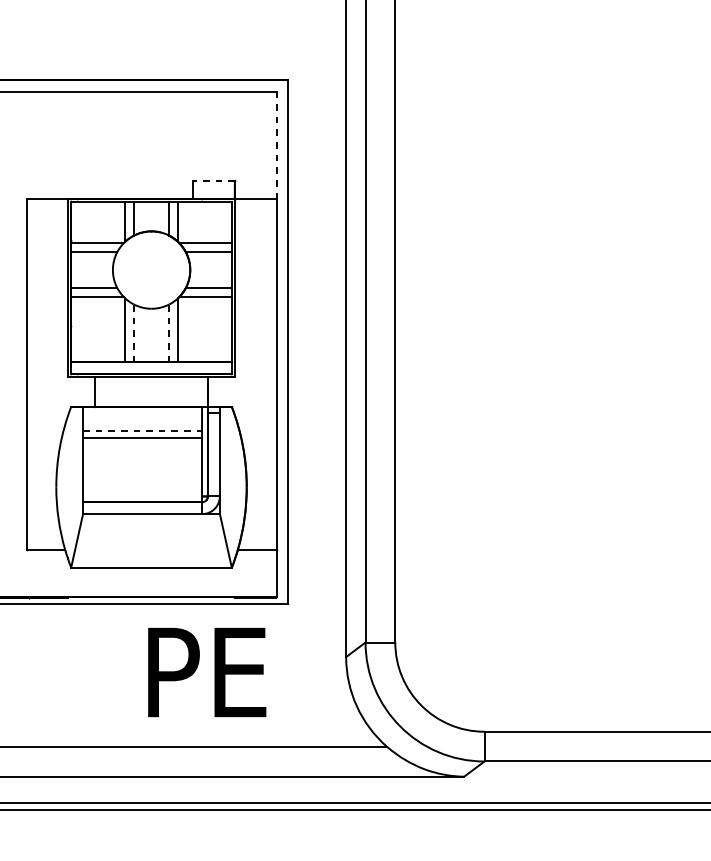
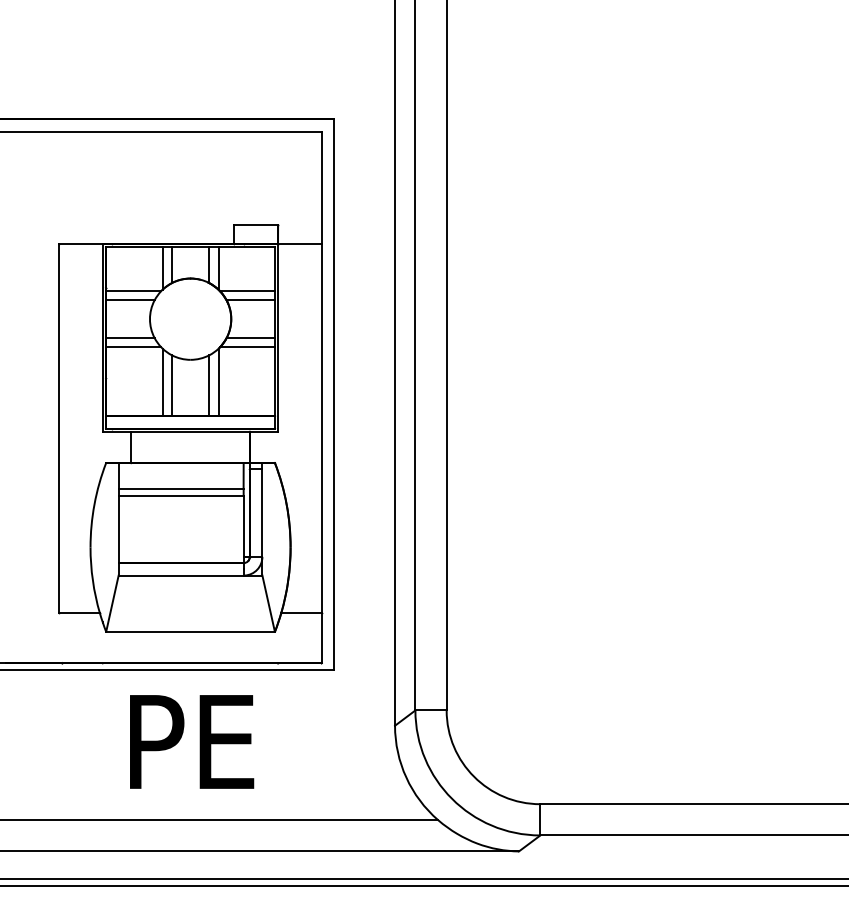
line: (276, 145) -> (321, 188), dashed -> solid
line: (214, 180) -> (256, 225), dashed -> solid
line: (133, 333) -> (171, 385), dashed -> solid
line: (169, 333) -> (209, 385), dashed -> solid
line: (142, 431) -> (181, 488), dashed -> solid
text: (207, 672) -> (192, 741), moved

